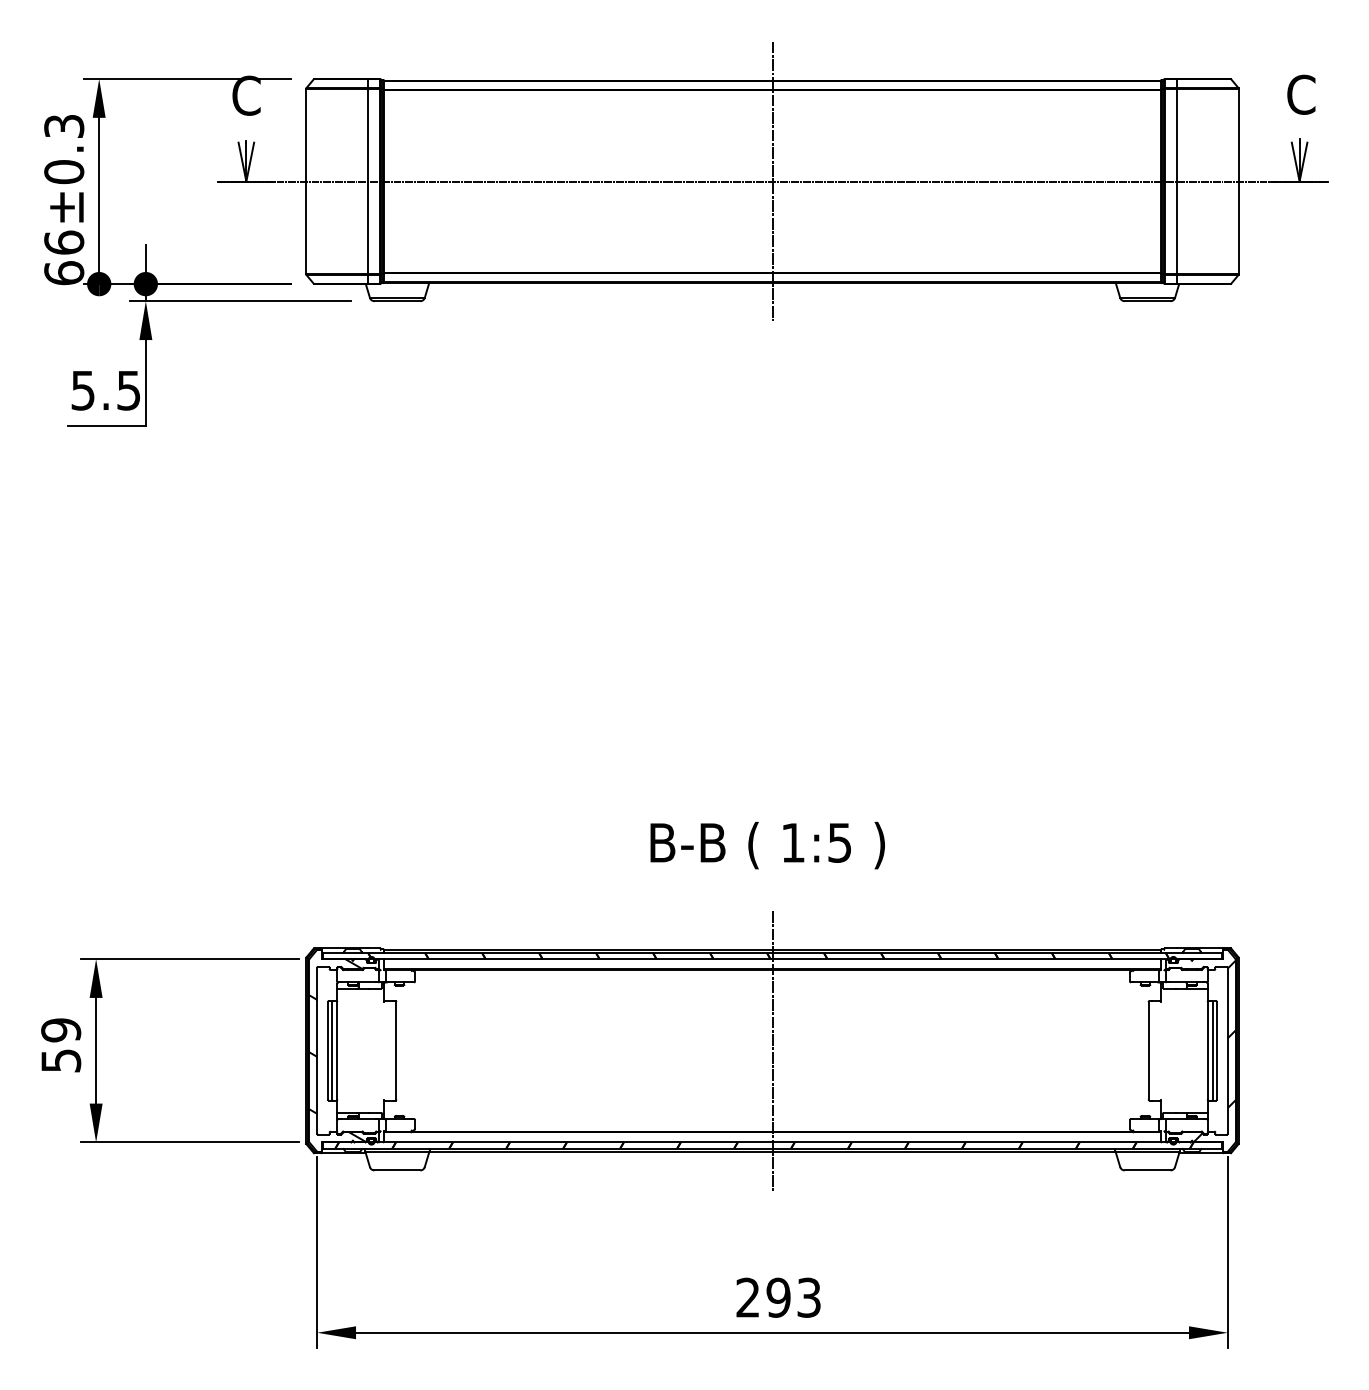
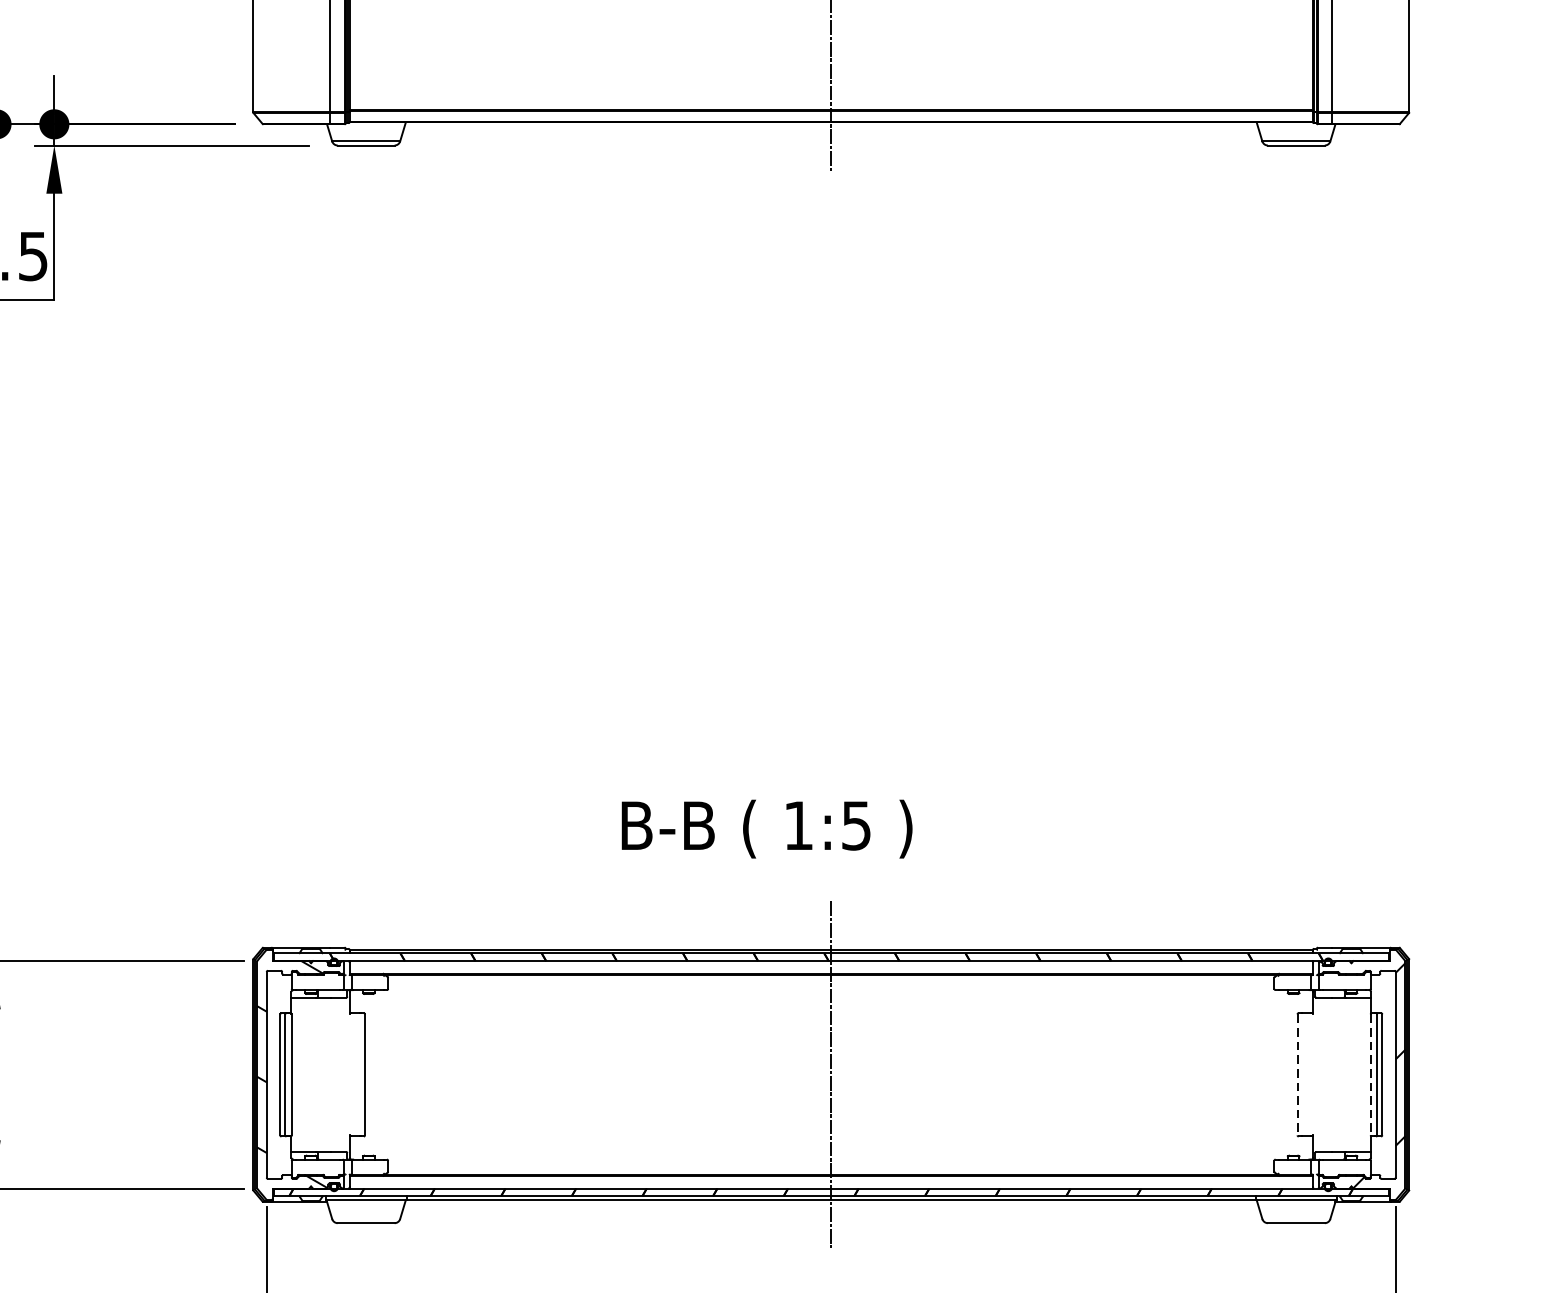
text: (767, 845) -> (766, 829), moved
line: (1148, 1050) -> (1297, 1074), solid -> dashed
line: (1207, 1050) -> (1370, 1074), solid -> dashed

